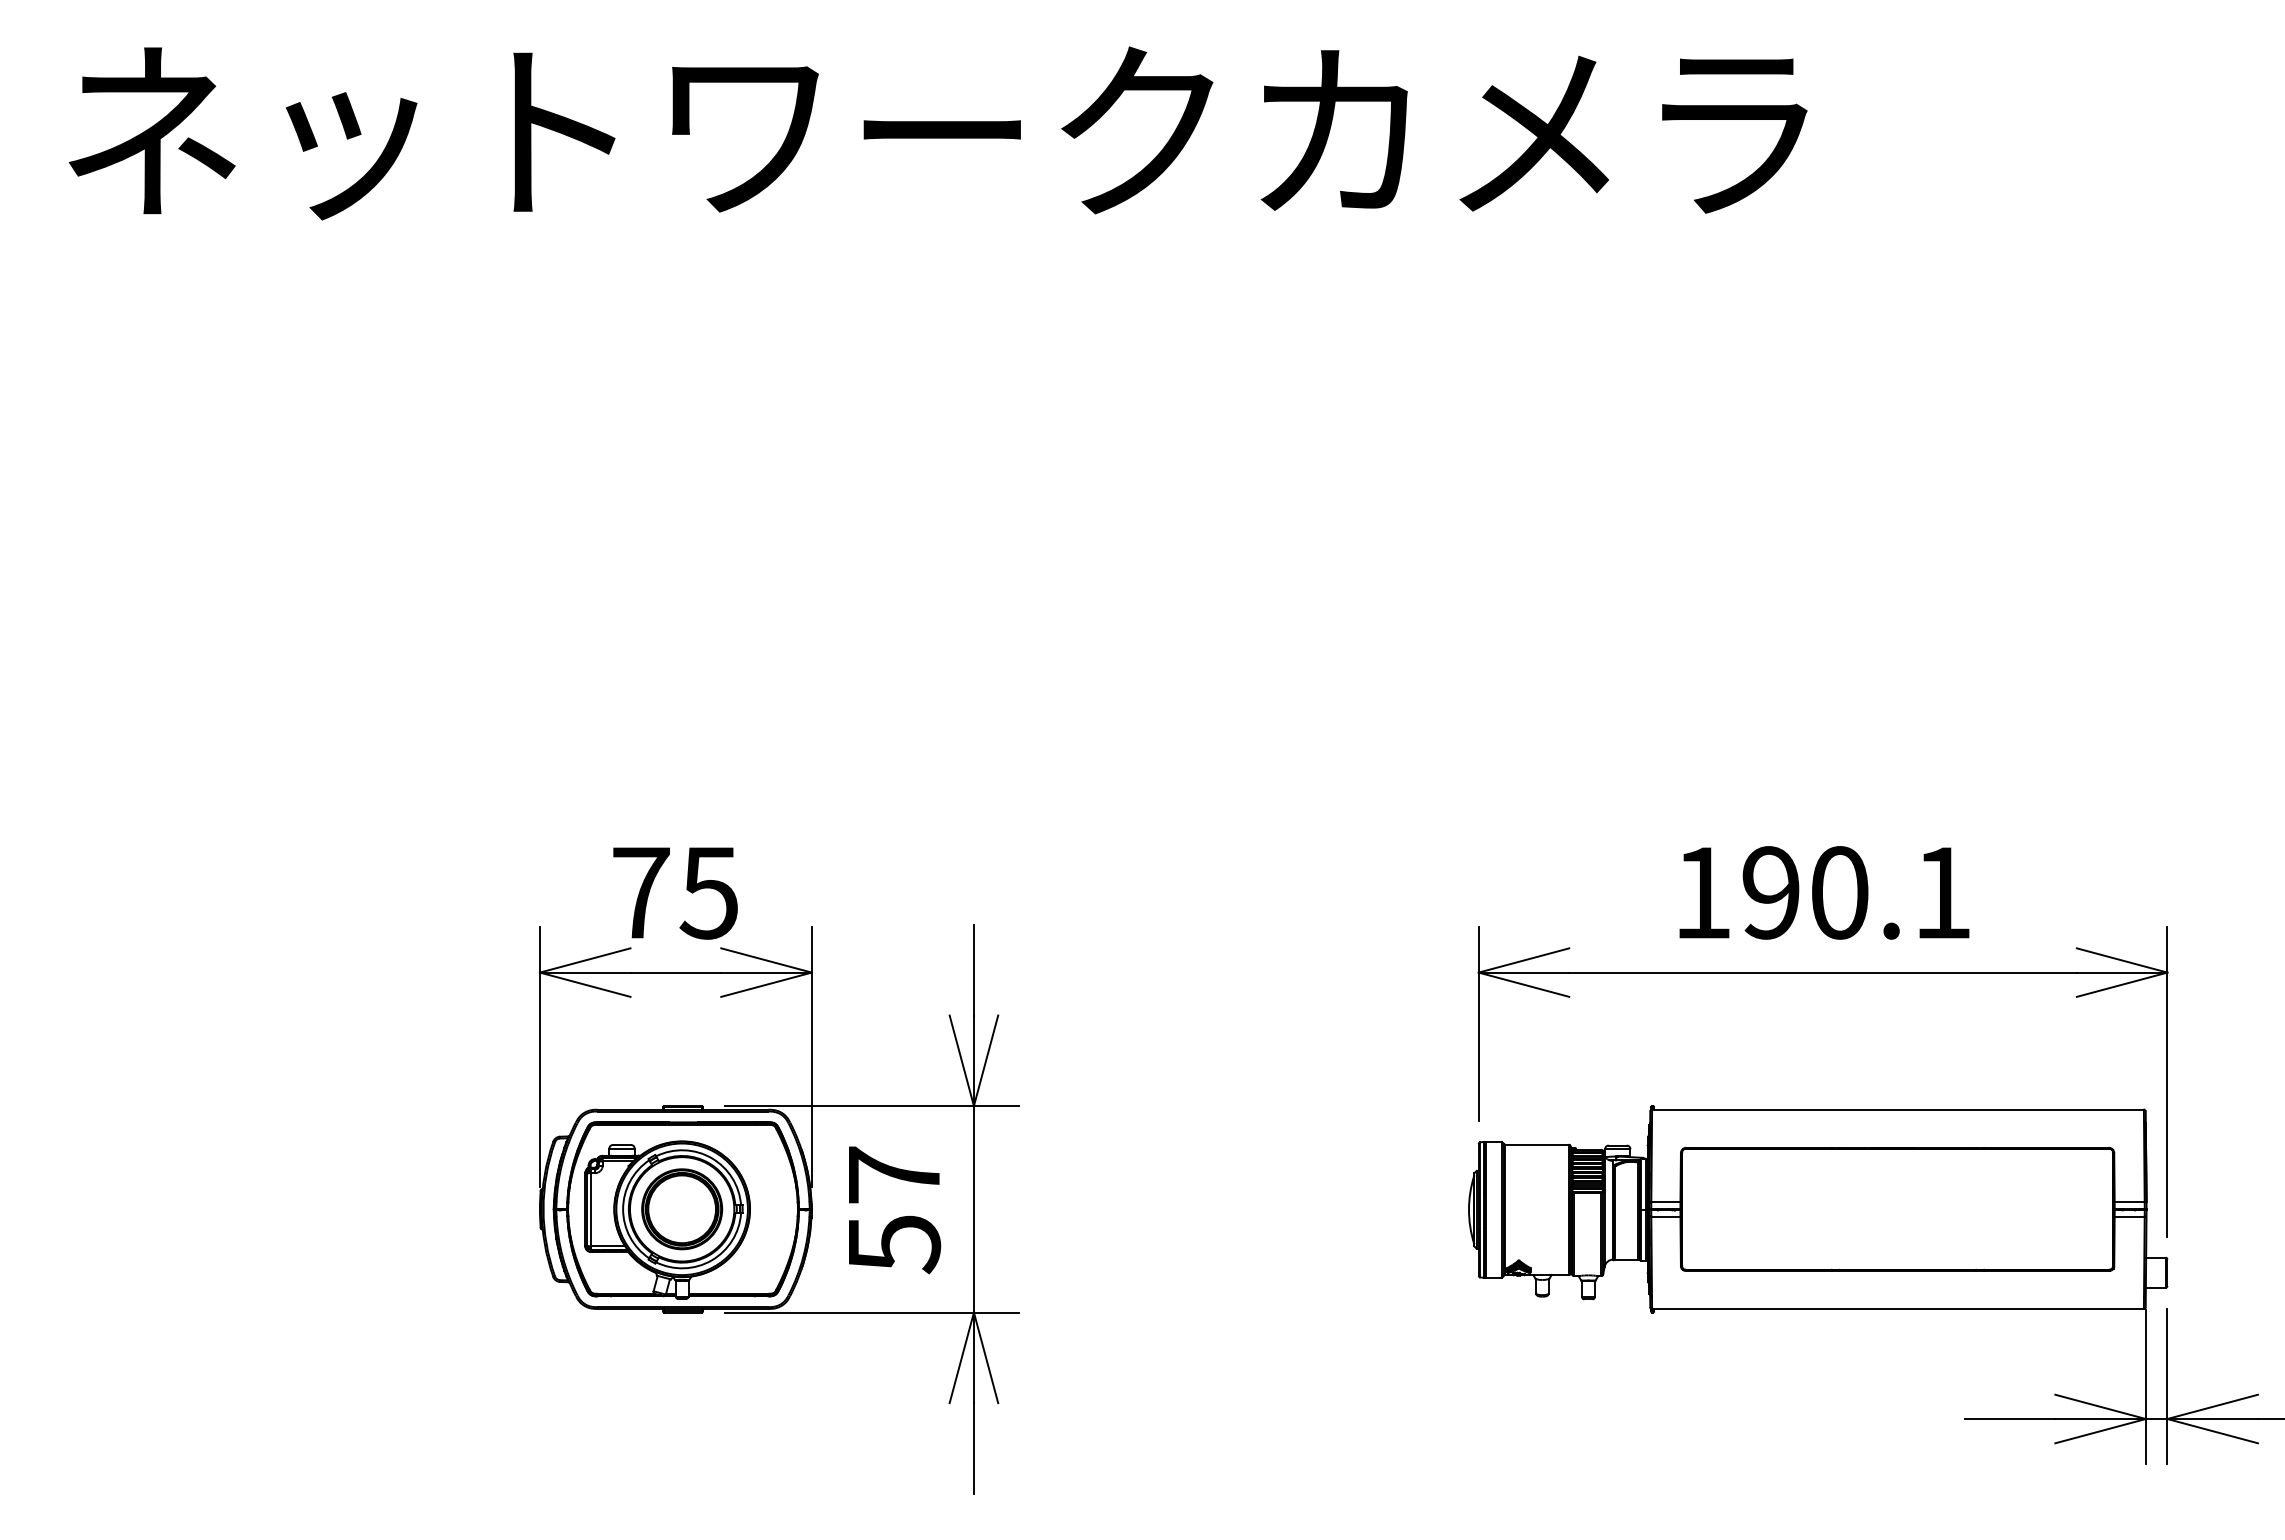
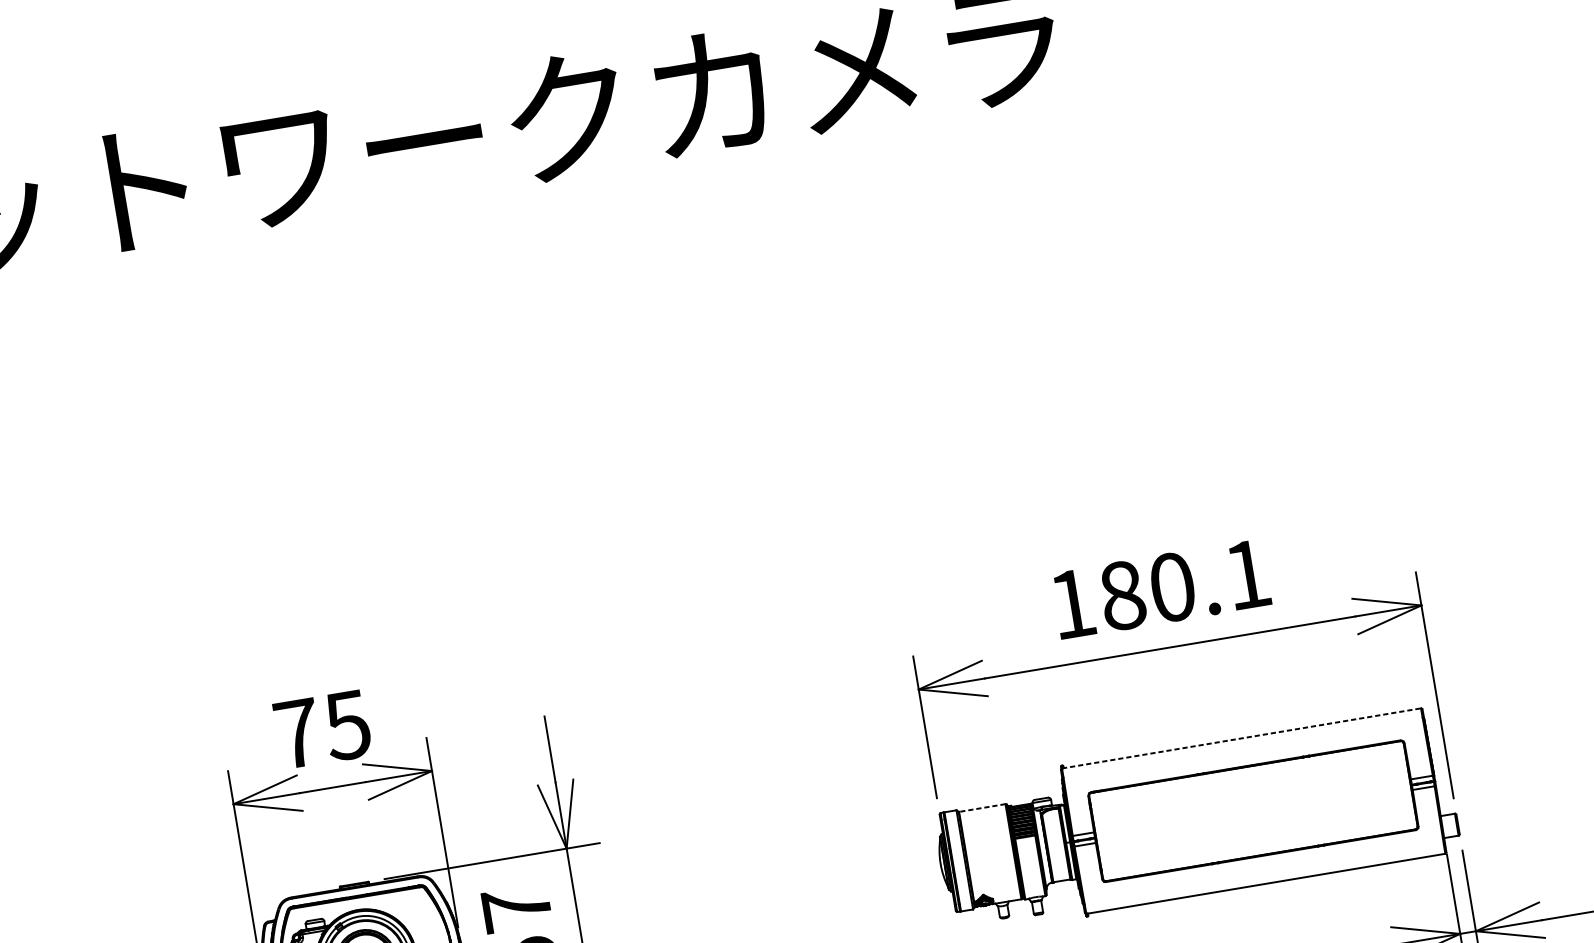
text: (1771, 892) -> (1122, 595), 190.1 -> 180.1
line: (1898, 1109) -> (1241, 738), solid -> dashed
line: (1537, 1144) -> (982, 807), solid -> dashed

